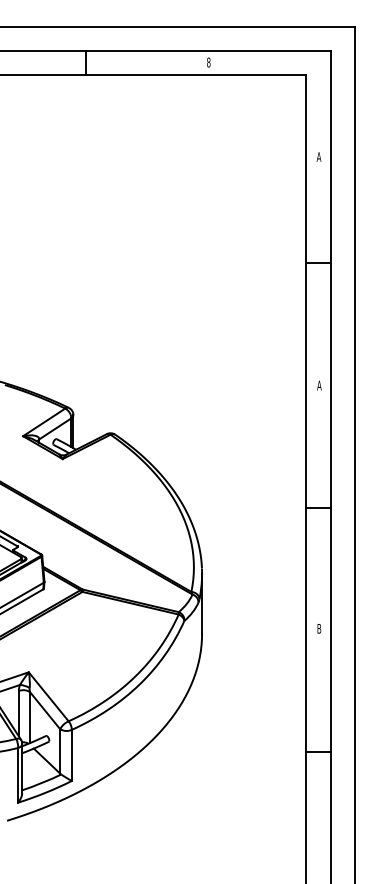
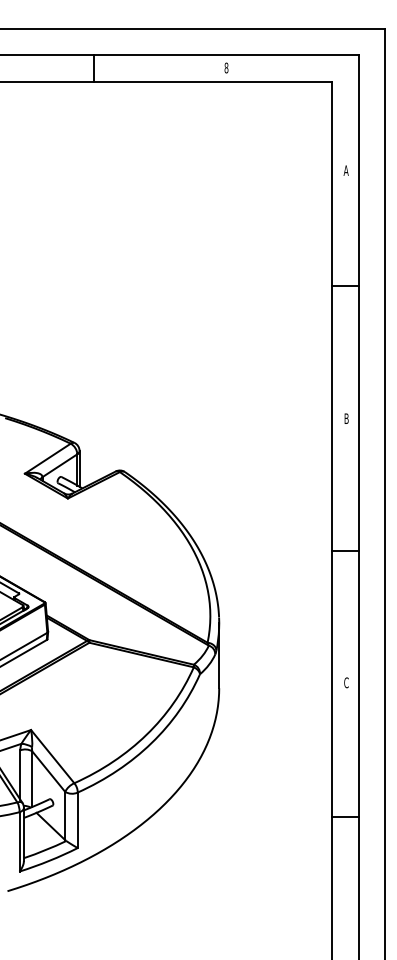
text: (319, 385) -> (346, 418), A -> B
text: (319, 628) -> (346, 682), B -> C

